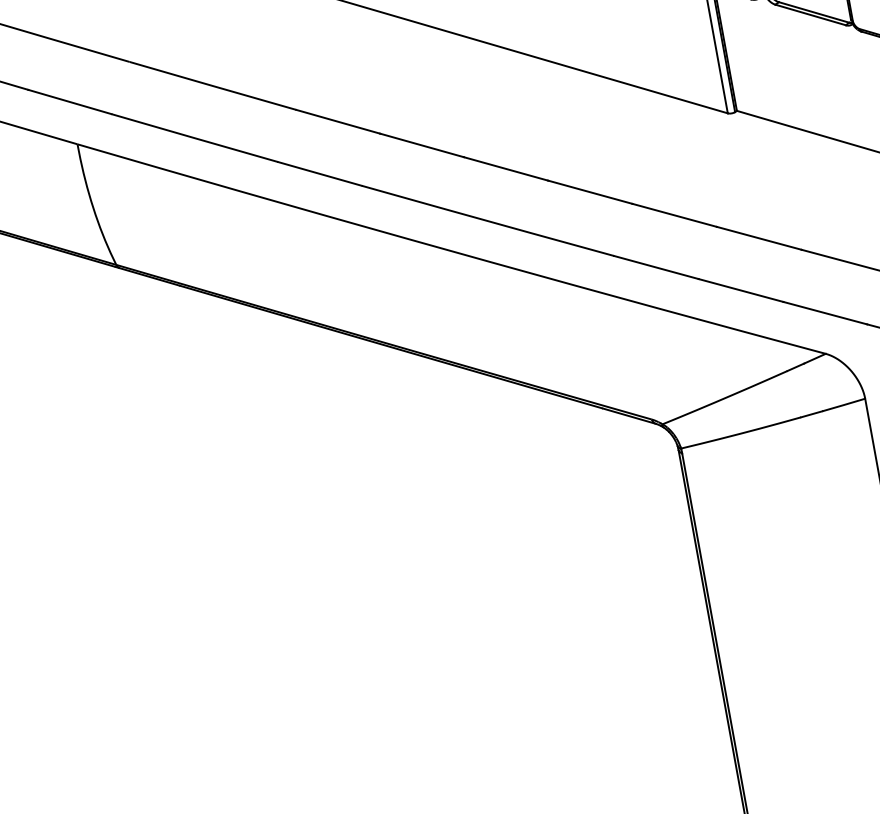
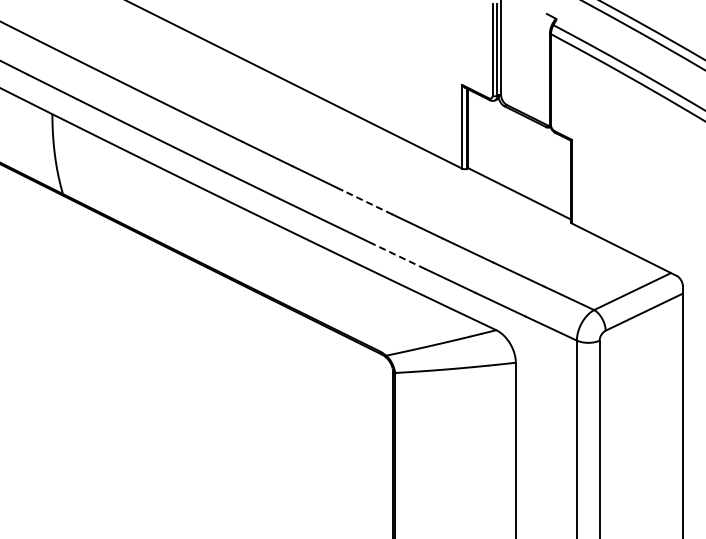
line: (590, 192) -> (367, 202), solid -> dashed
line: (656, 268) -> (400, 257), solid -> dashed

